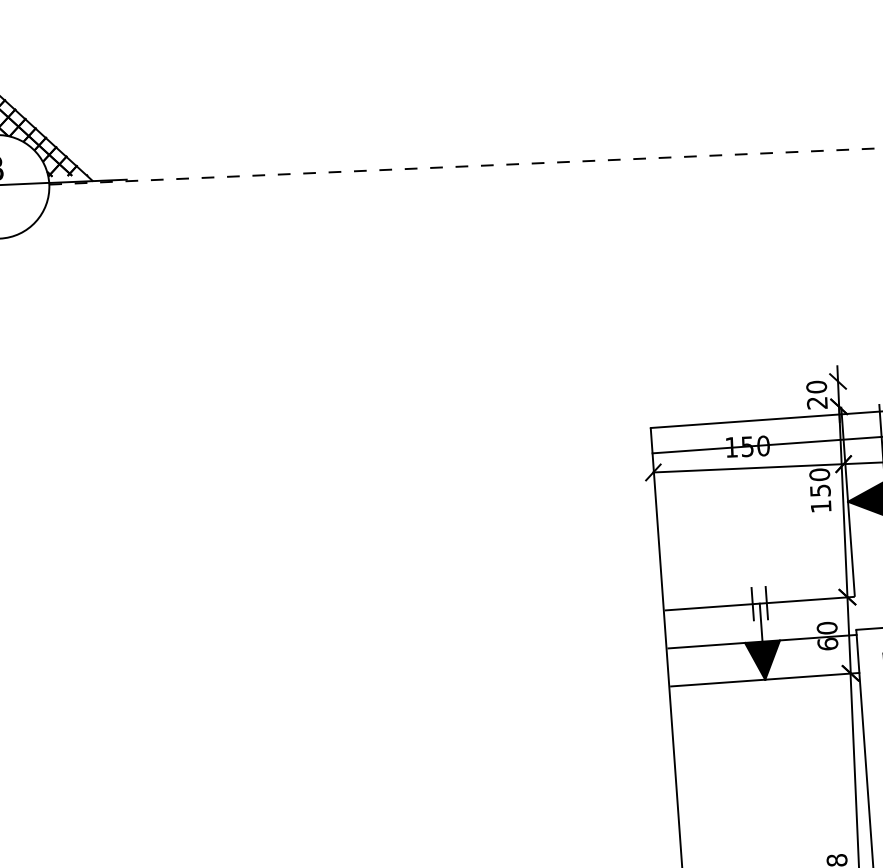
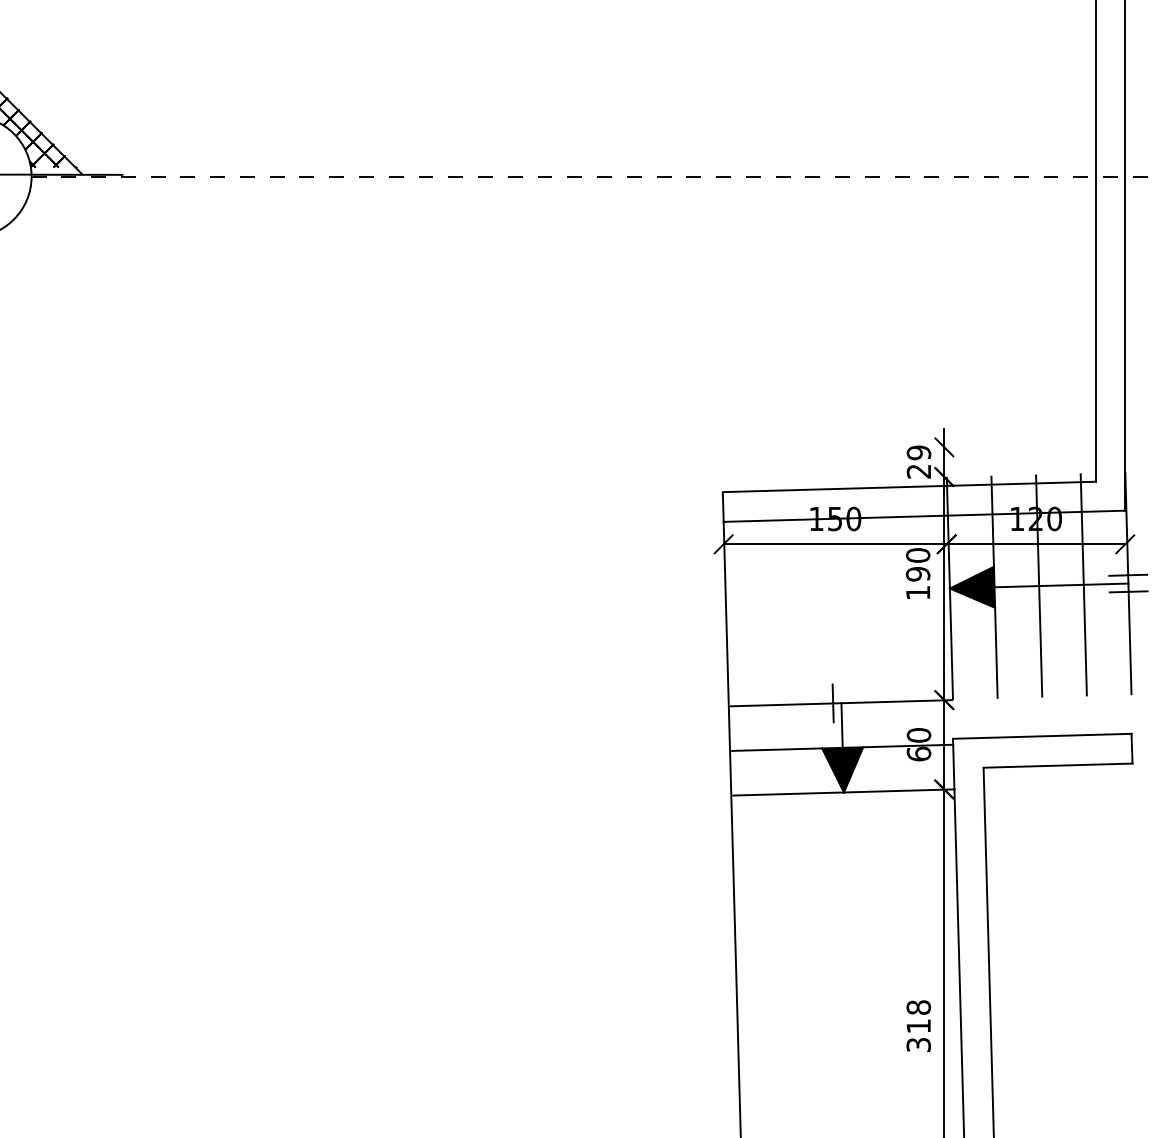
text: (817, 386) -> (919, 452), 20 -> 29
text: (819, 491) -> (917, 574), 150 -> 190
line: (766, 602) -> (849, 702), removed

